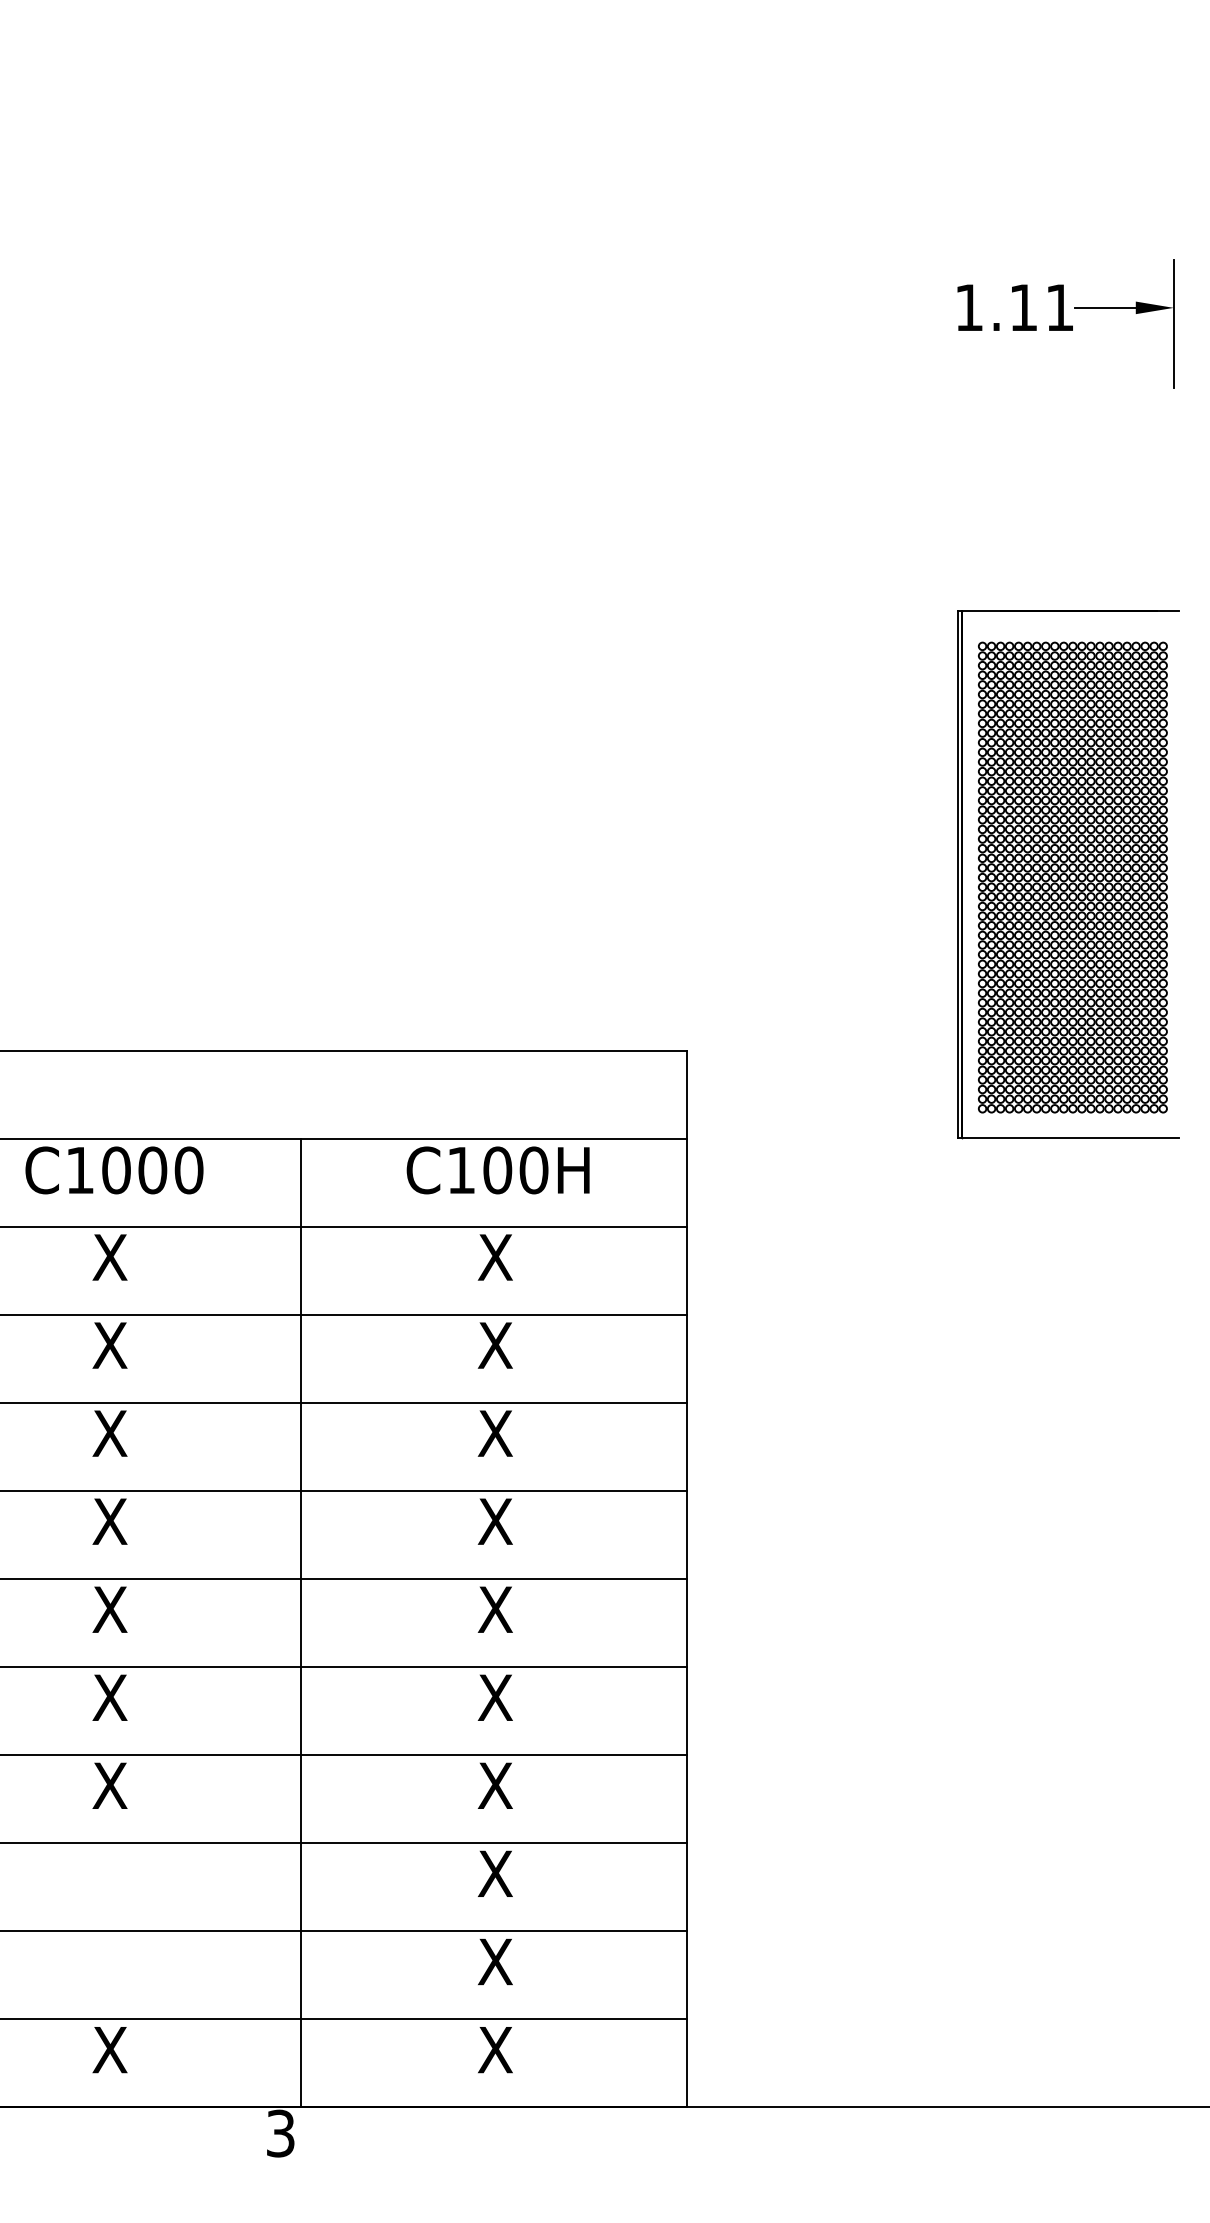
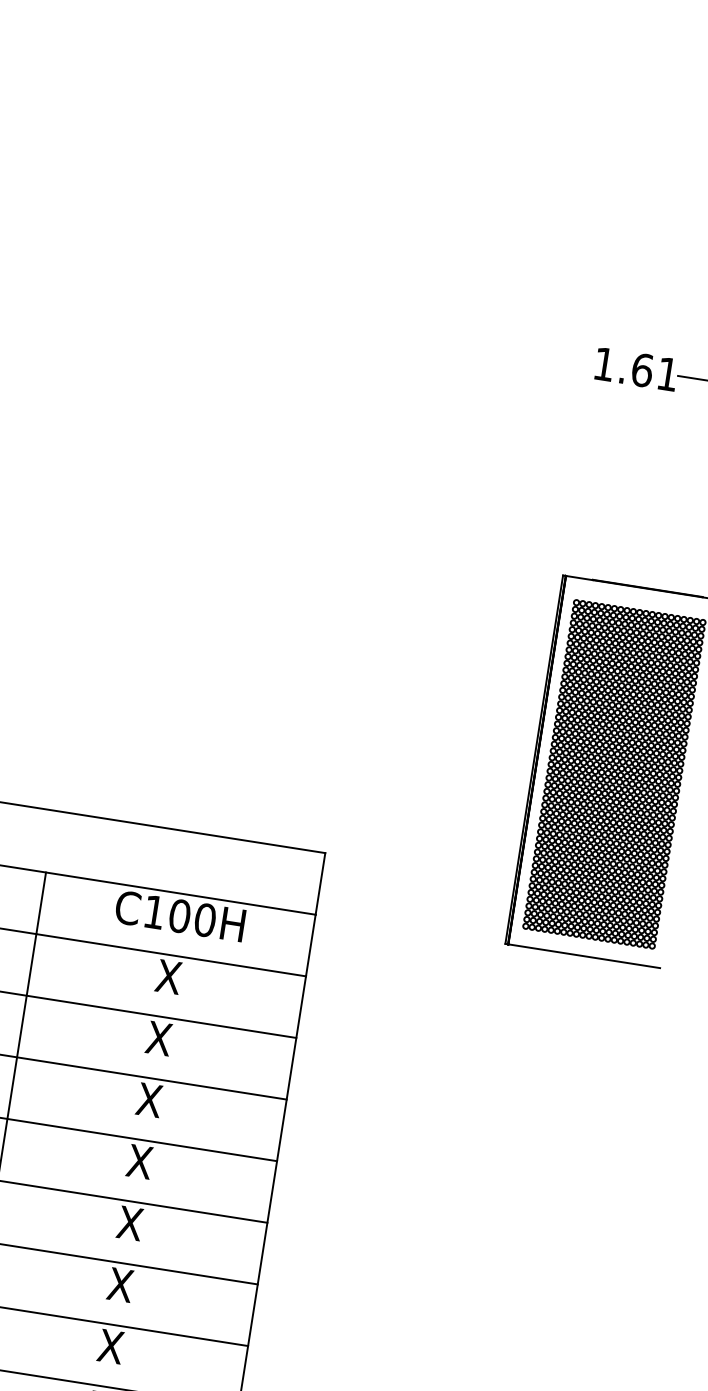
text: (1023, 307) -> (642, 370), 1.11 -> 1.61

